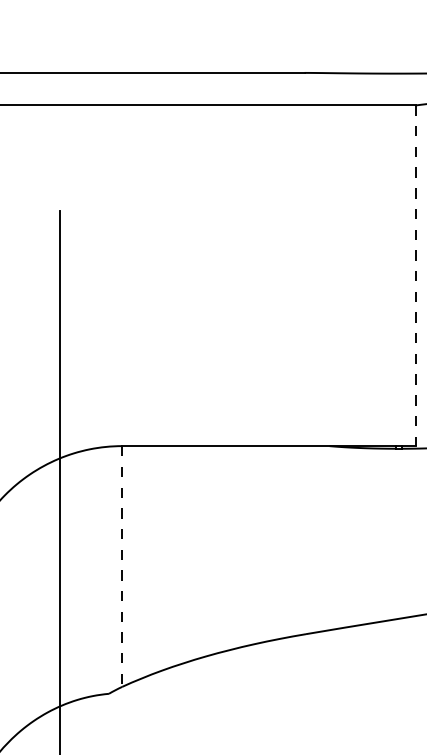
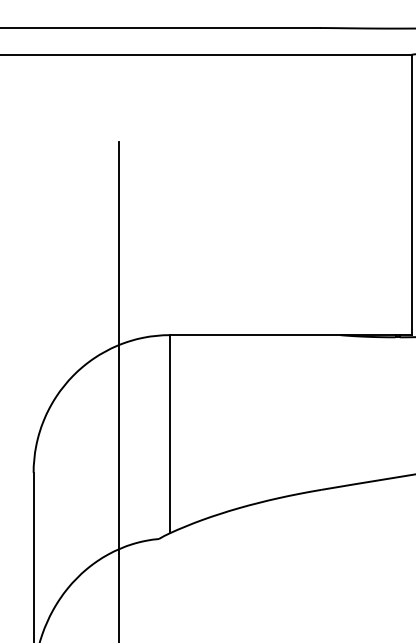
line: (415, 276) -> (411, 195), dashed -> solid
line: (121, 566) -> (169, 434), dashed -> solid

